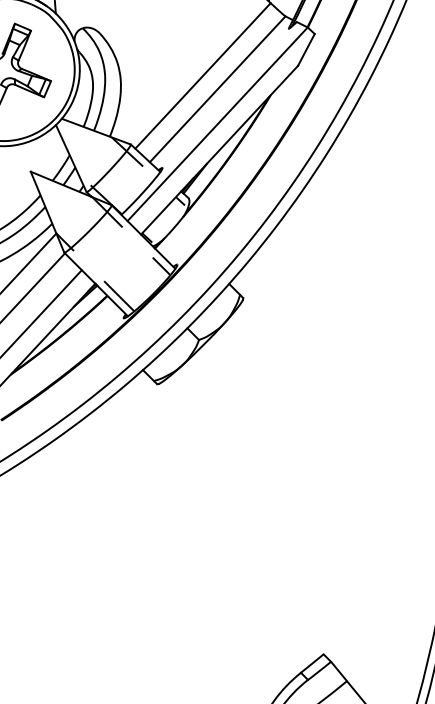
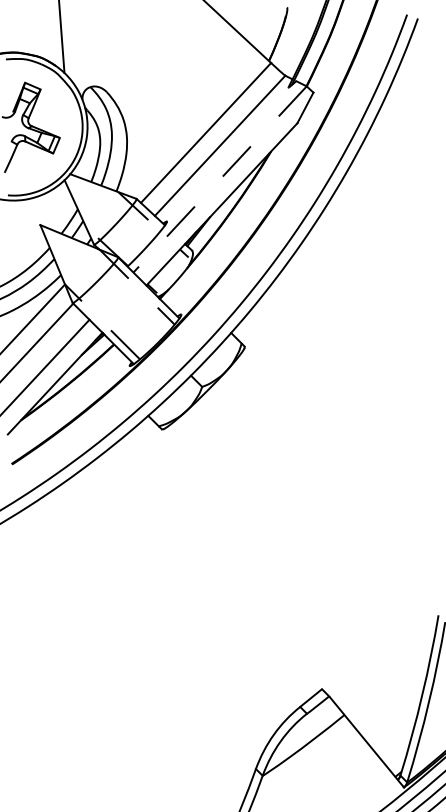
line: (217, 124) -> (219, 179), solid -> dashed

